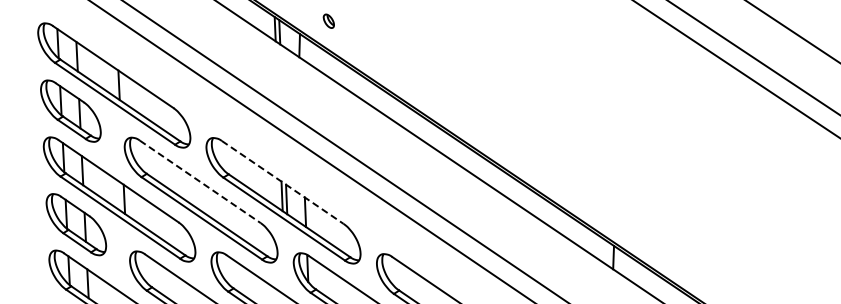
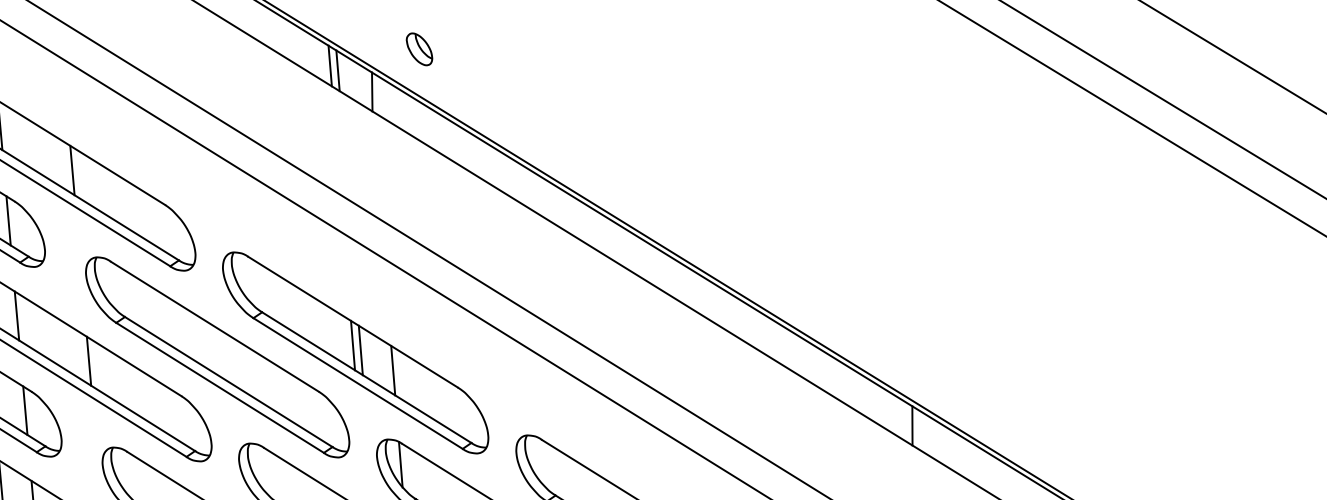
part: (328, 20) -> (418, 47), size x1.43
line: (200, 182) -> (215, 327), dashed -> solid
line: (282, 182) -> (352, 322), dashed -> solid

